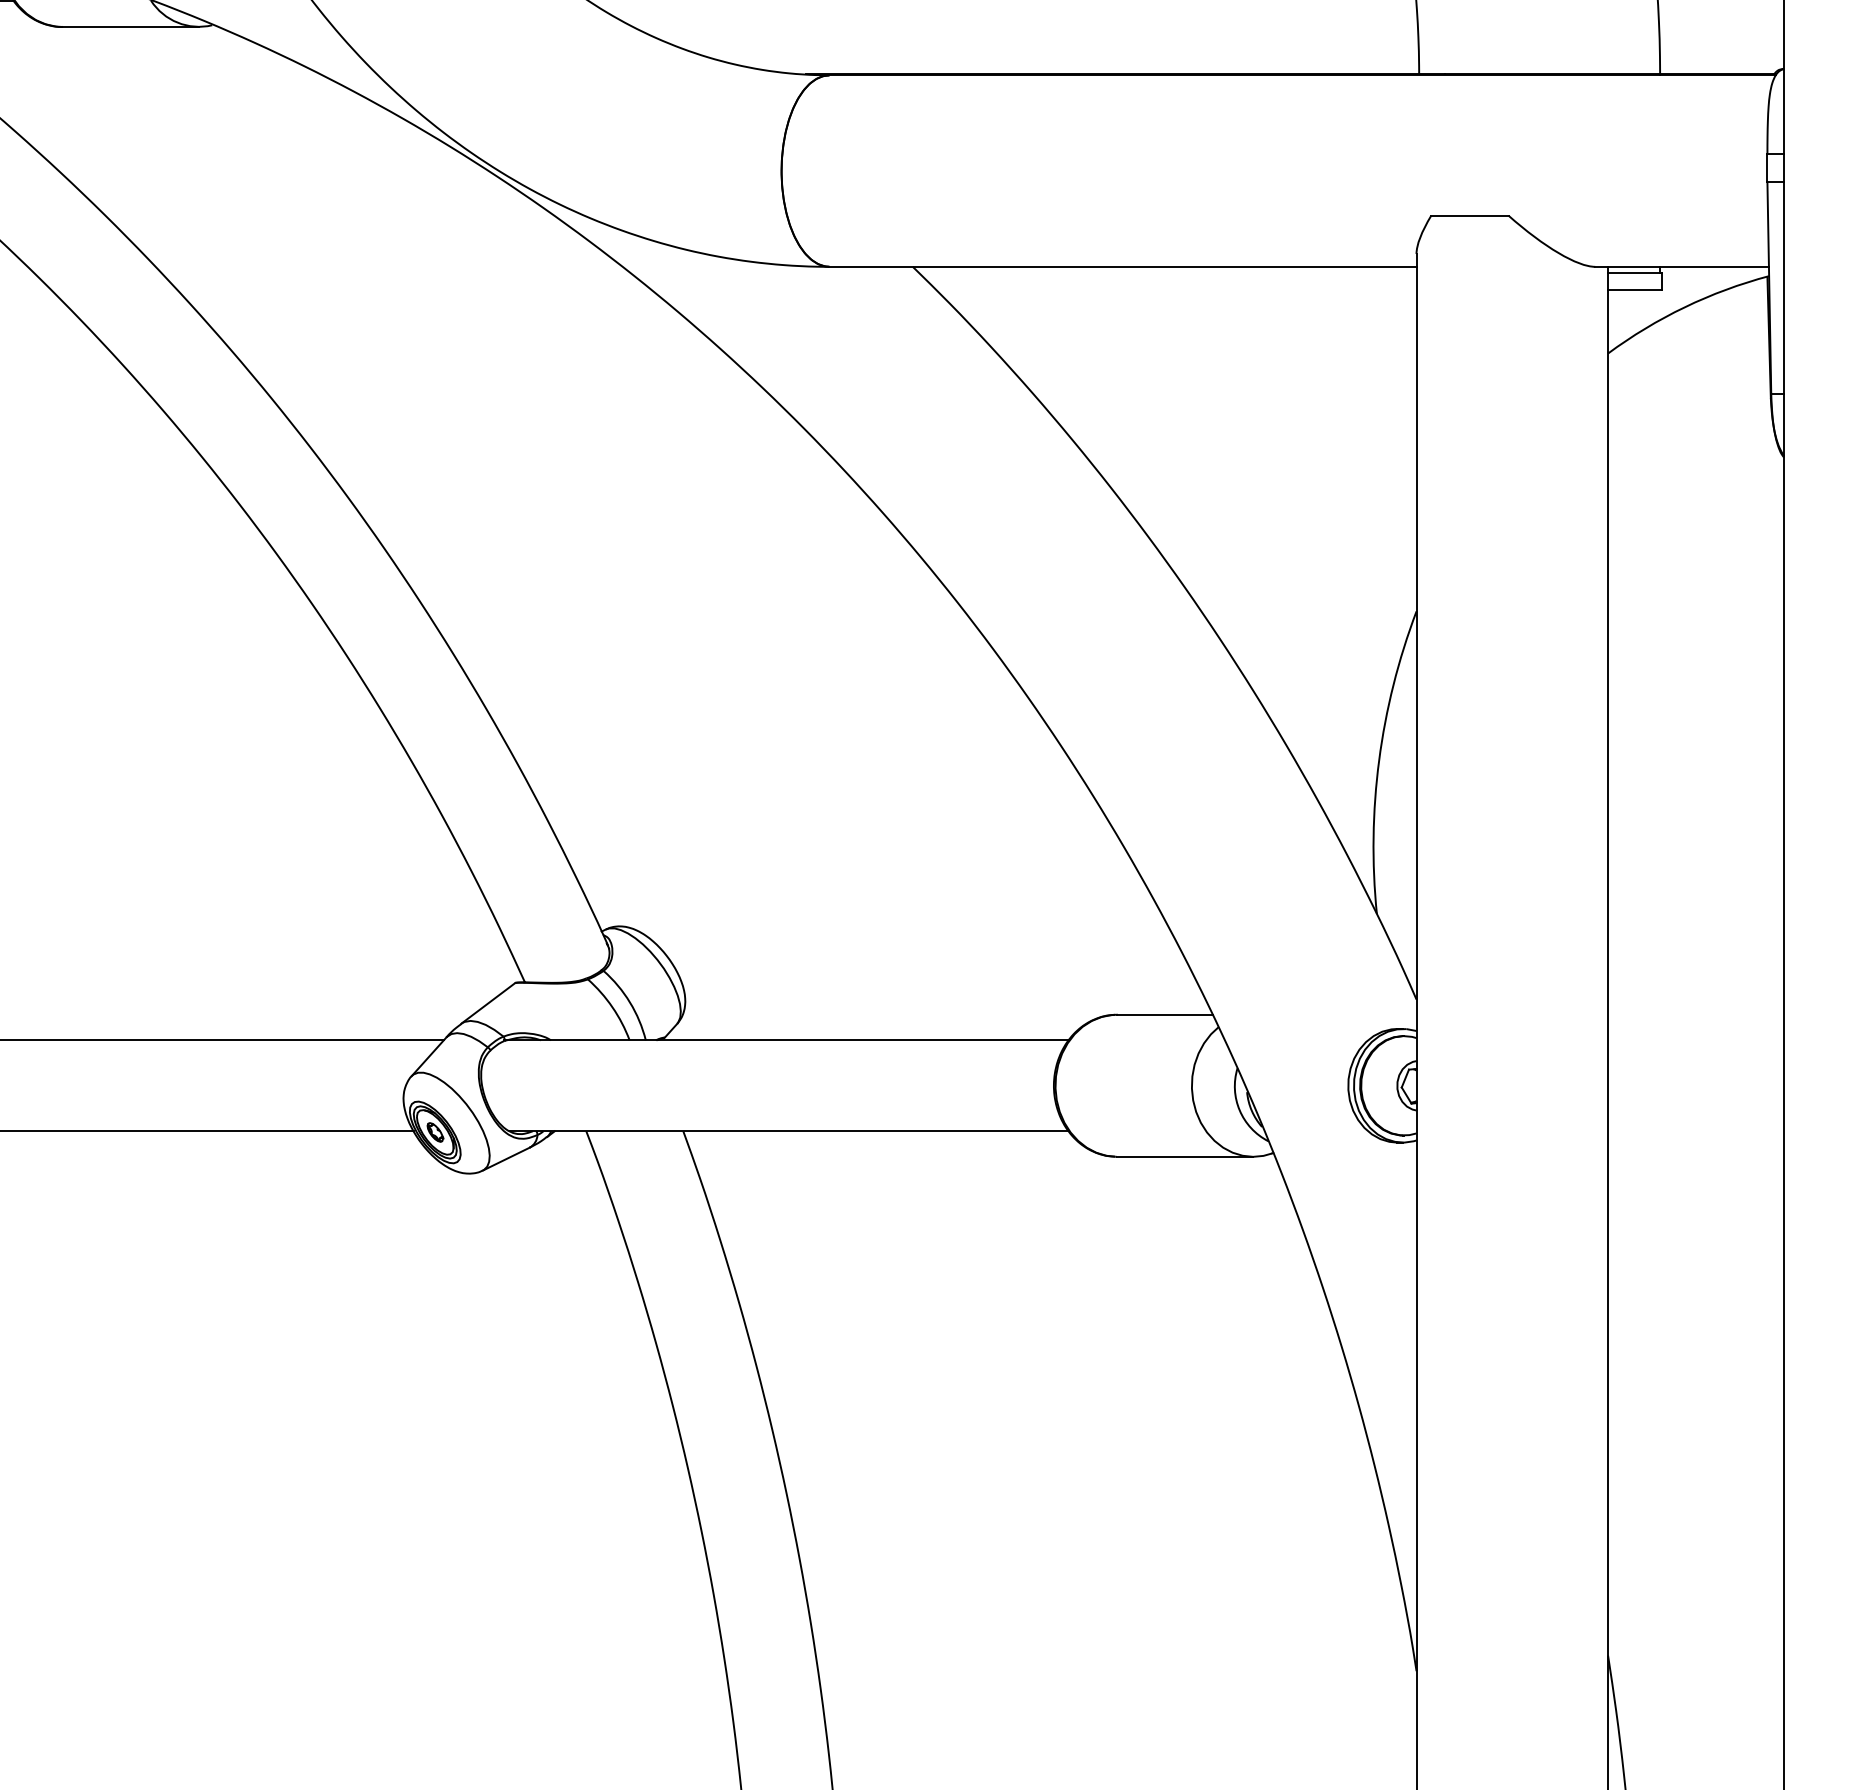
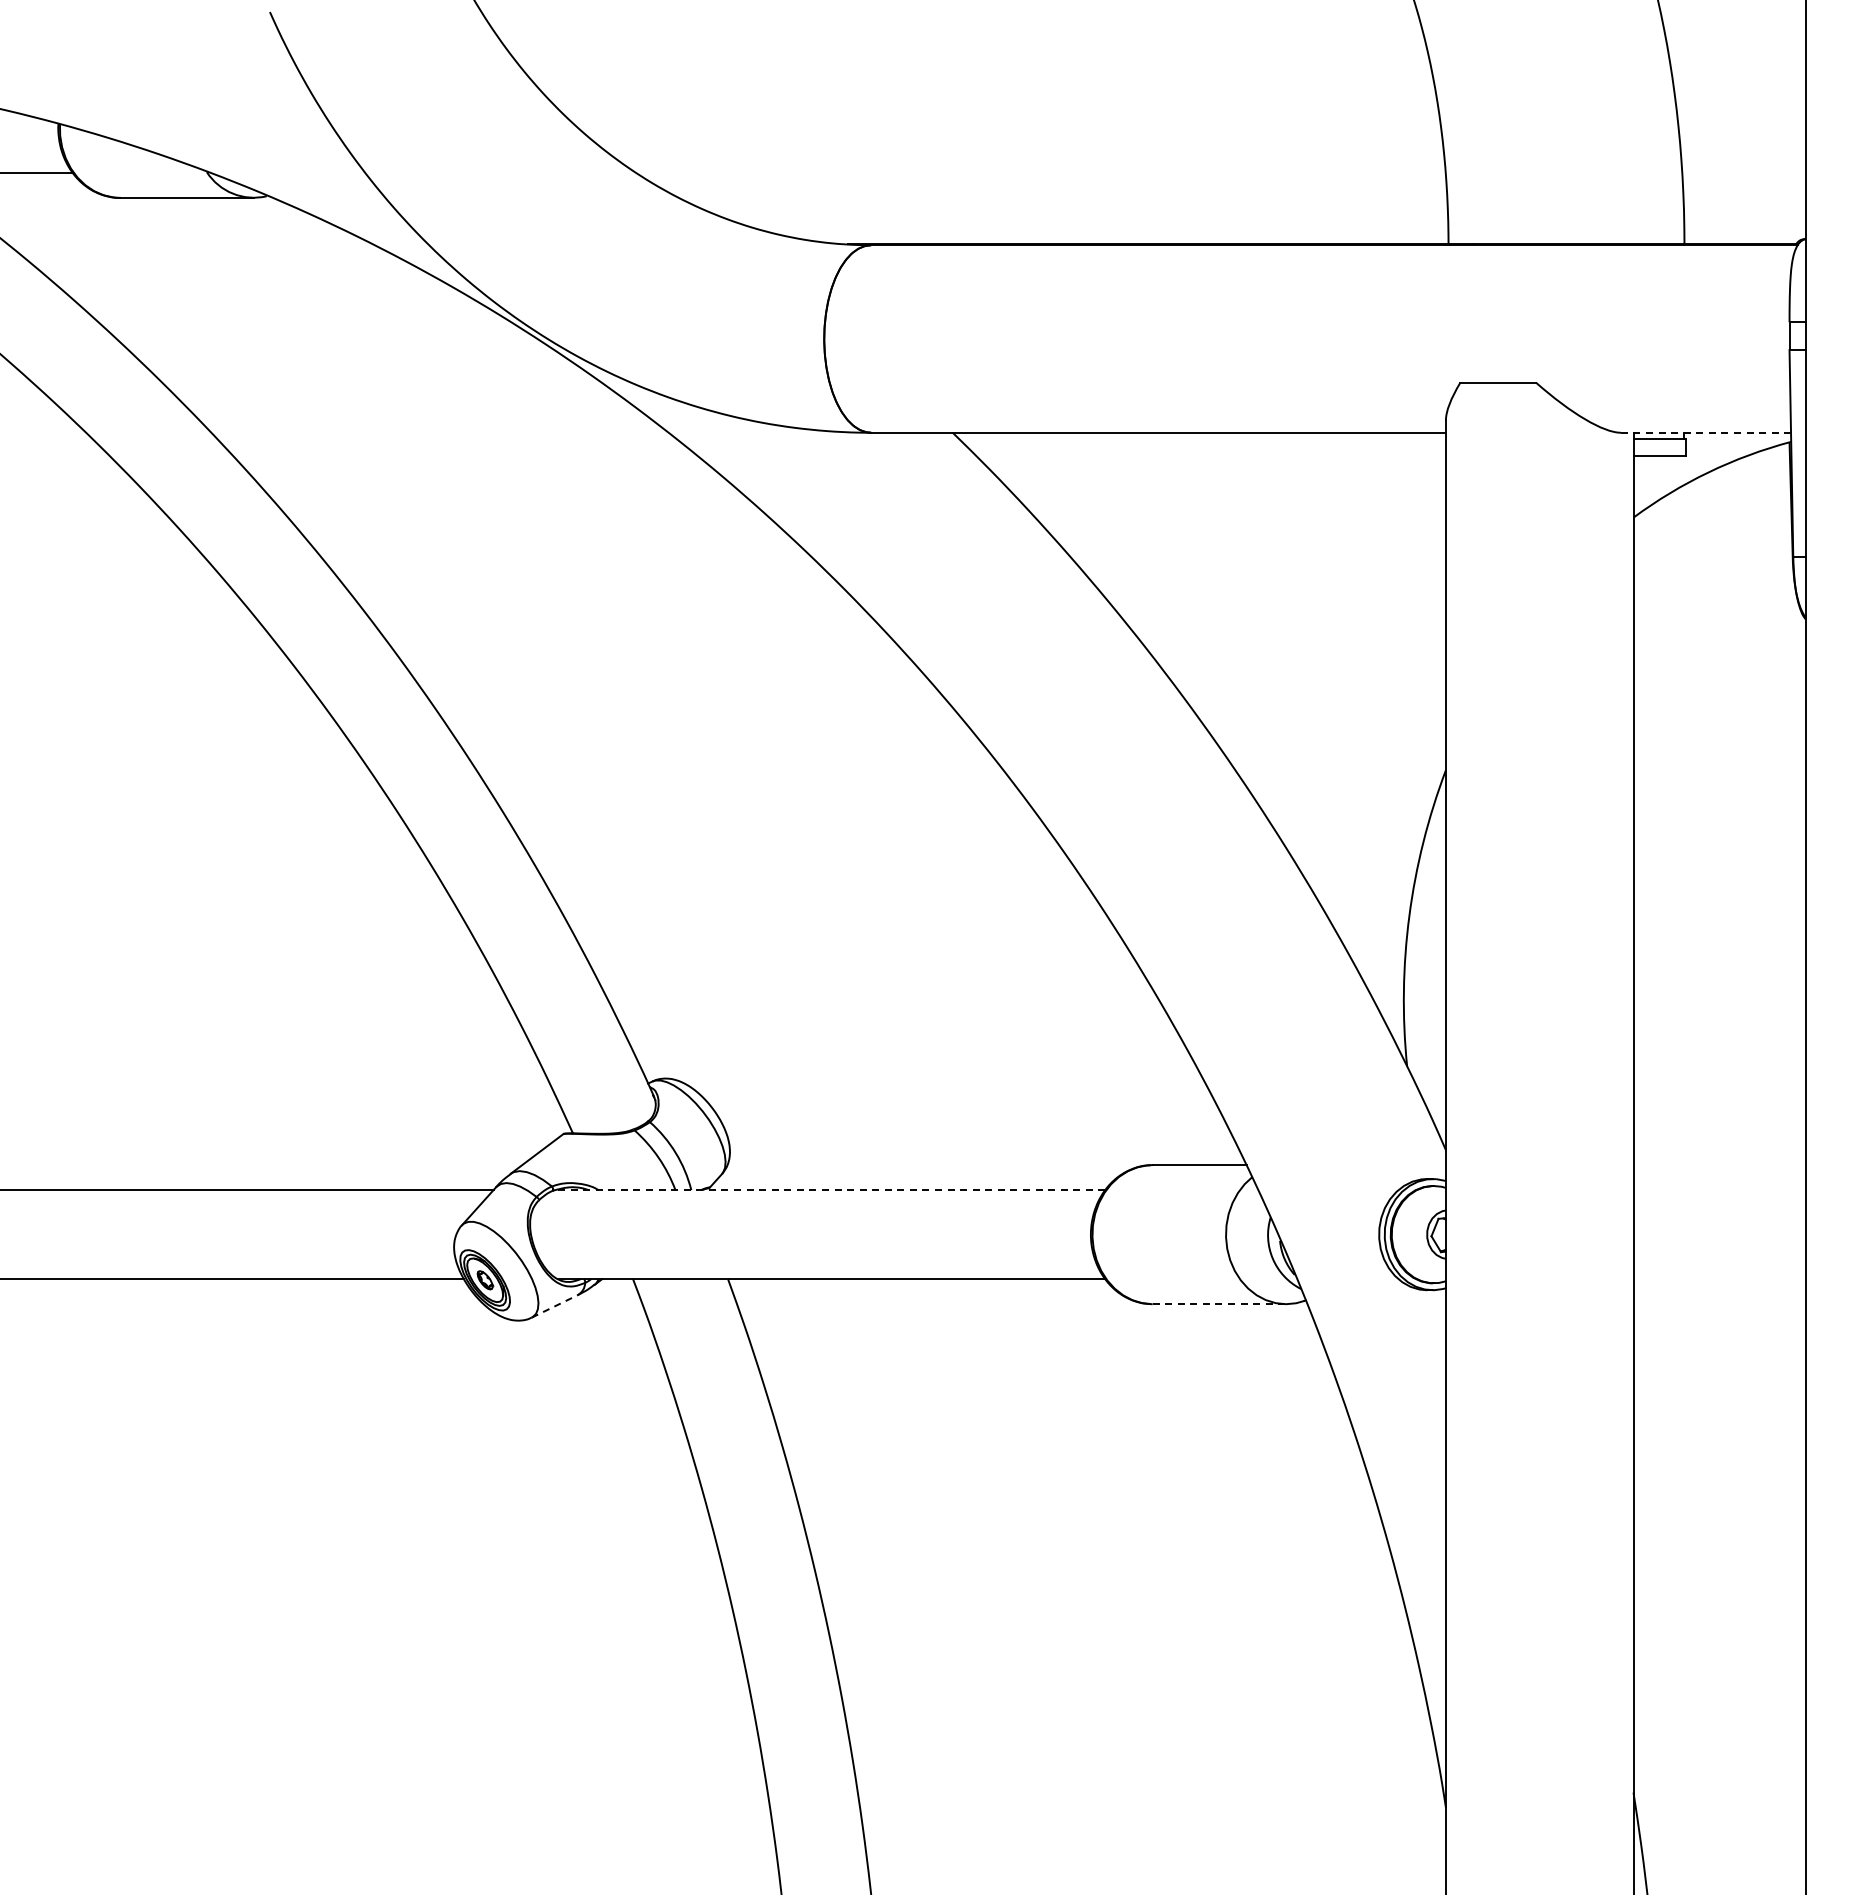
line: (1682, 266) -> (1706, 432), solid -> dashed
line: (785, 1040) -> (828, 1190), solid -> dashed
line: (1185, 1157) -> (1219, 1304), solid -> dashed
line: (507, 1159) -> (555, 1306), solid -> dashed

